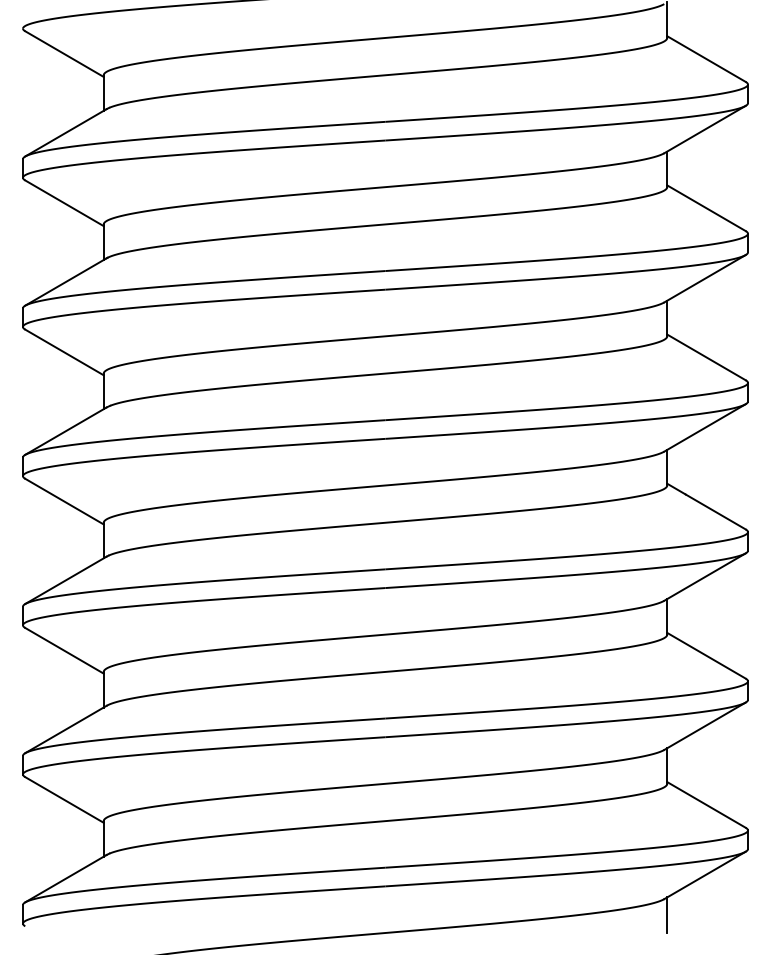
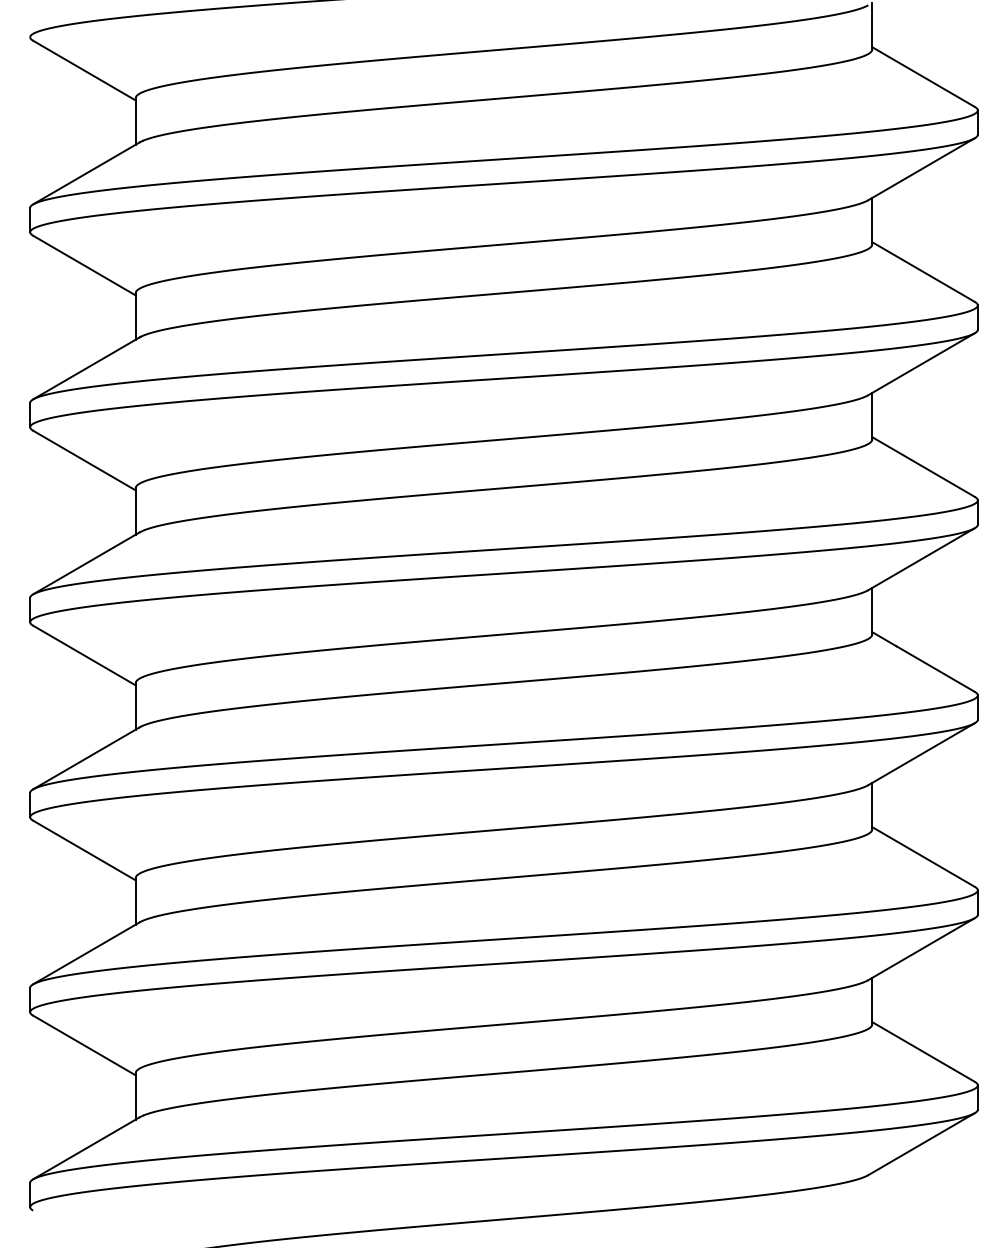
line: (667, 914) -> (872, 1195), removed

